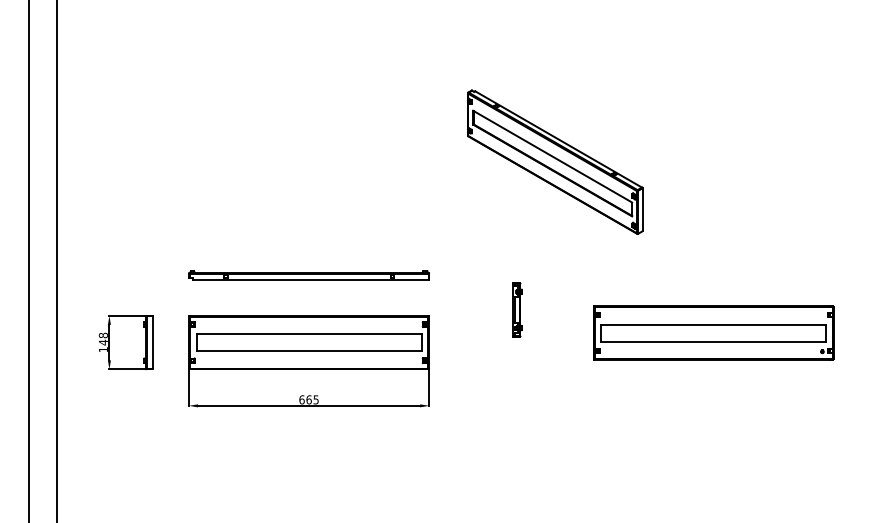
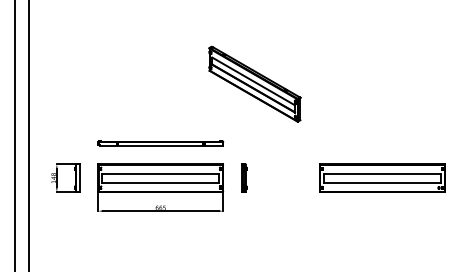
part: (554, 160) -> (254, 83), moved
part: (517, 308) -> (244, 177), moved
part: (713, 331) -> (382, 177), moved

